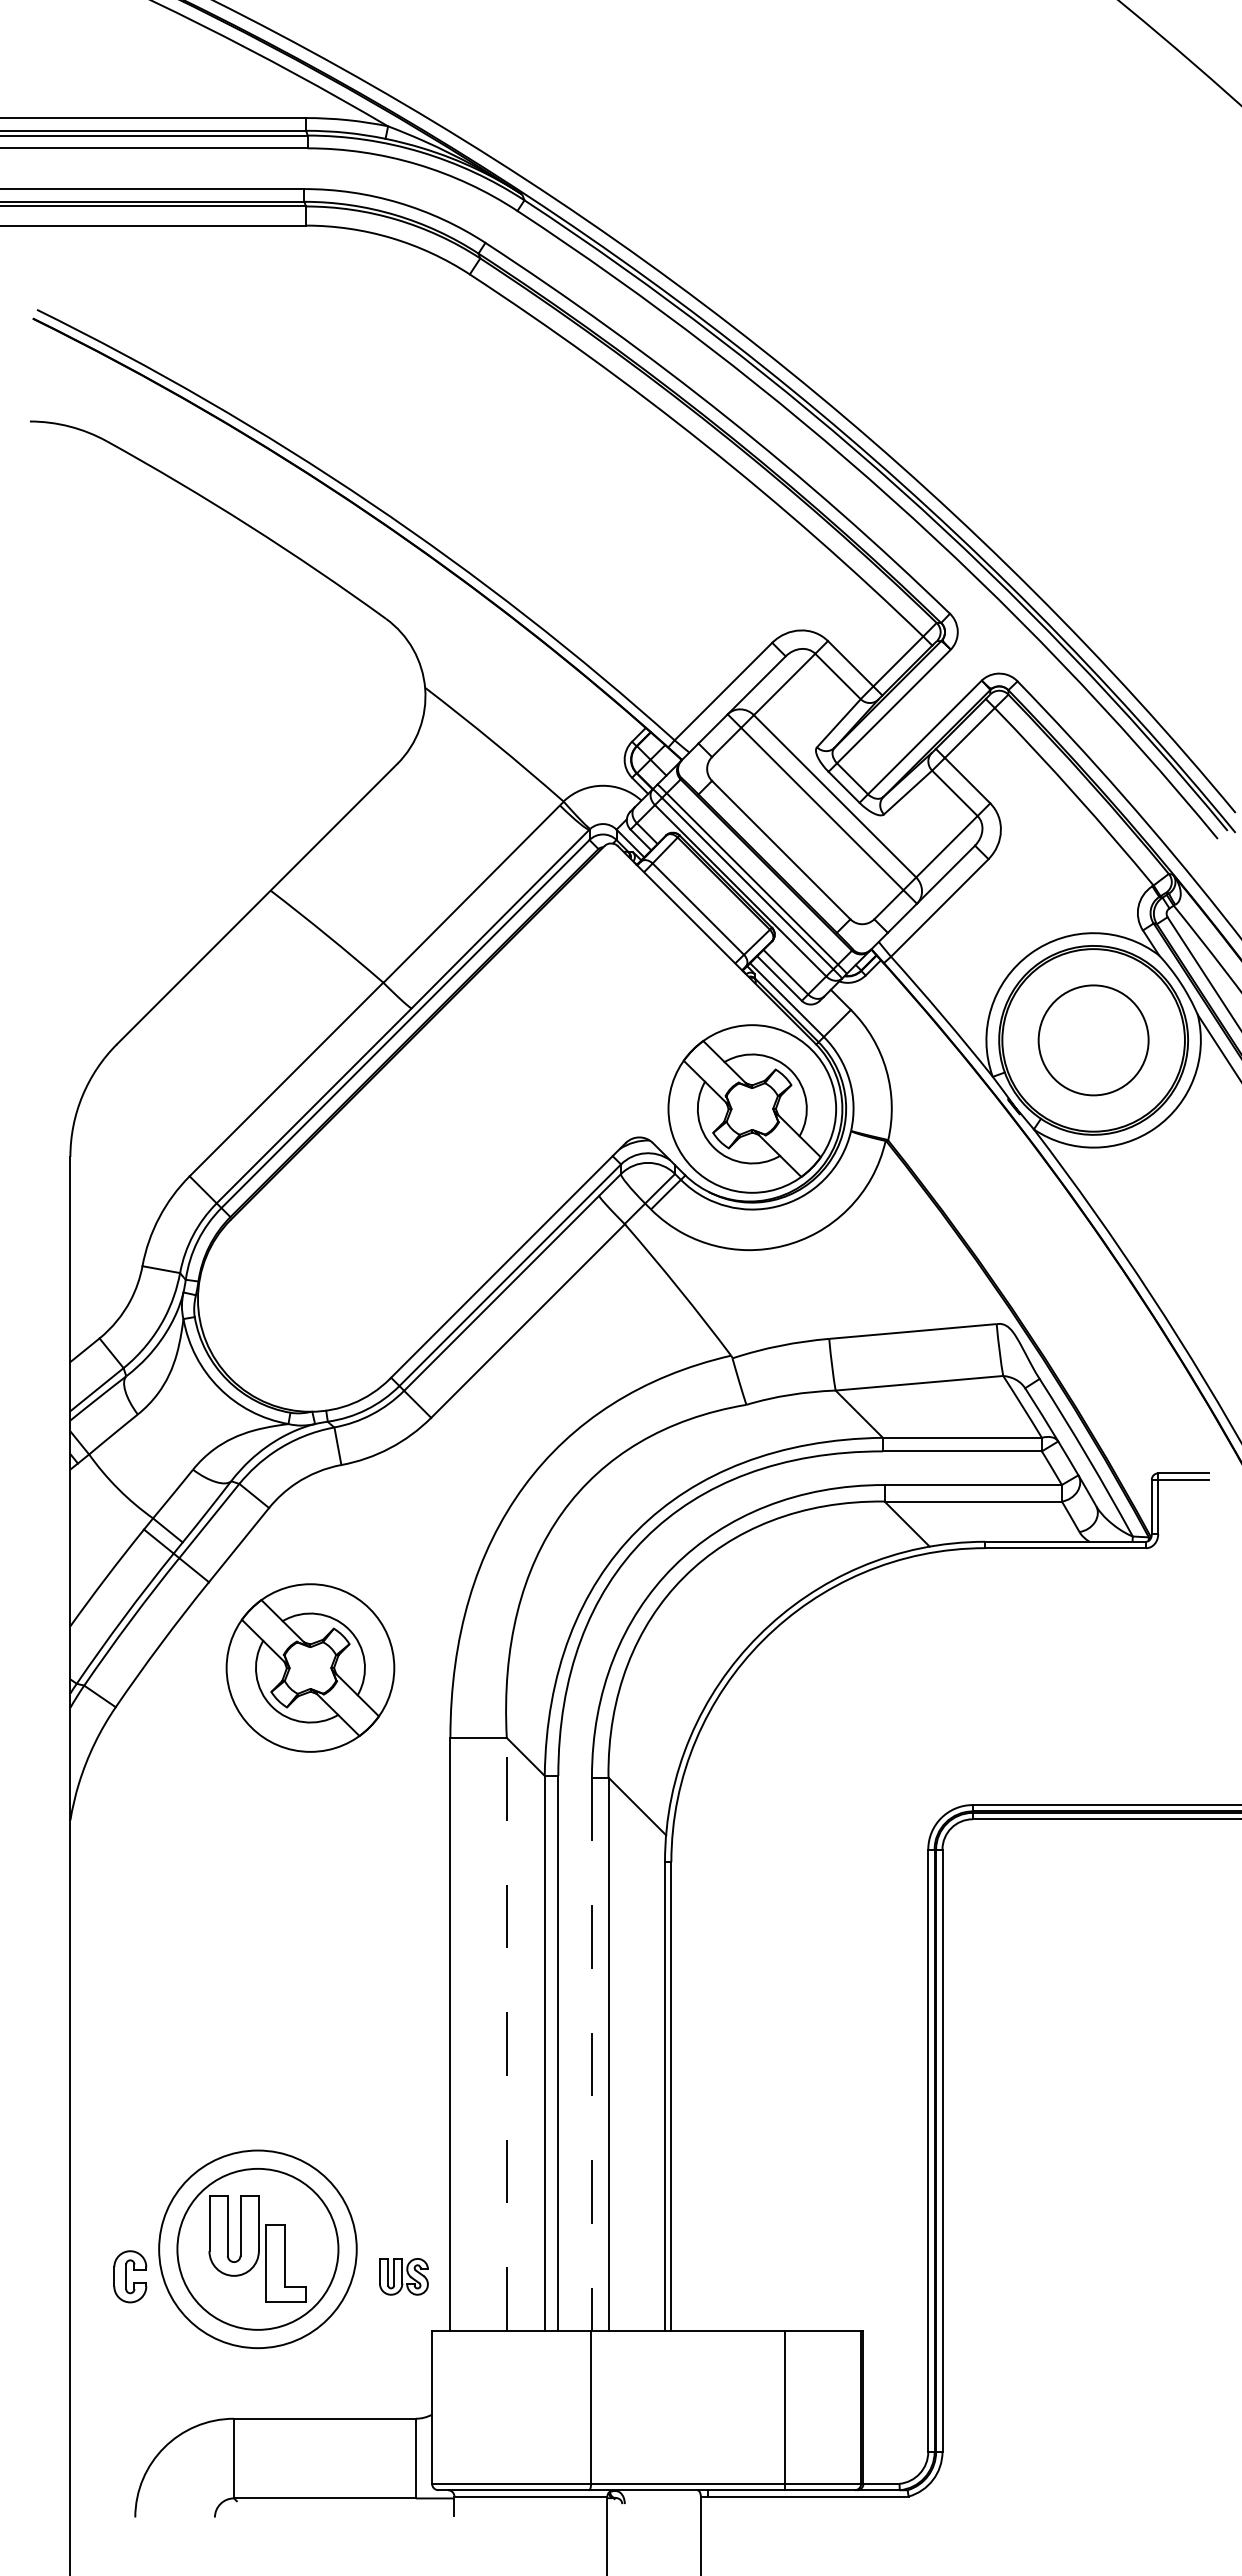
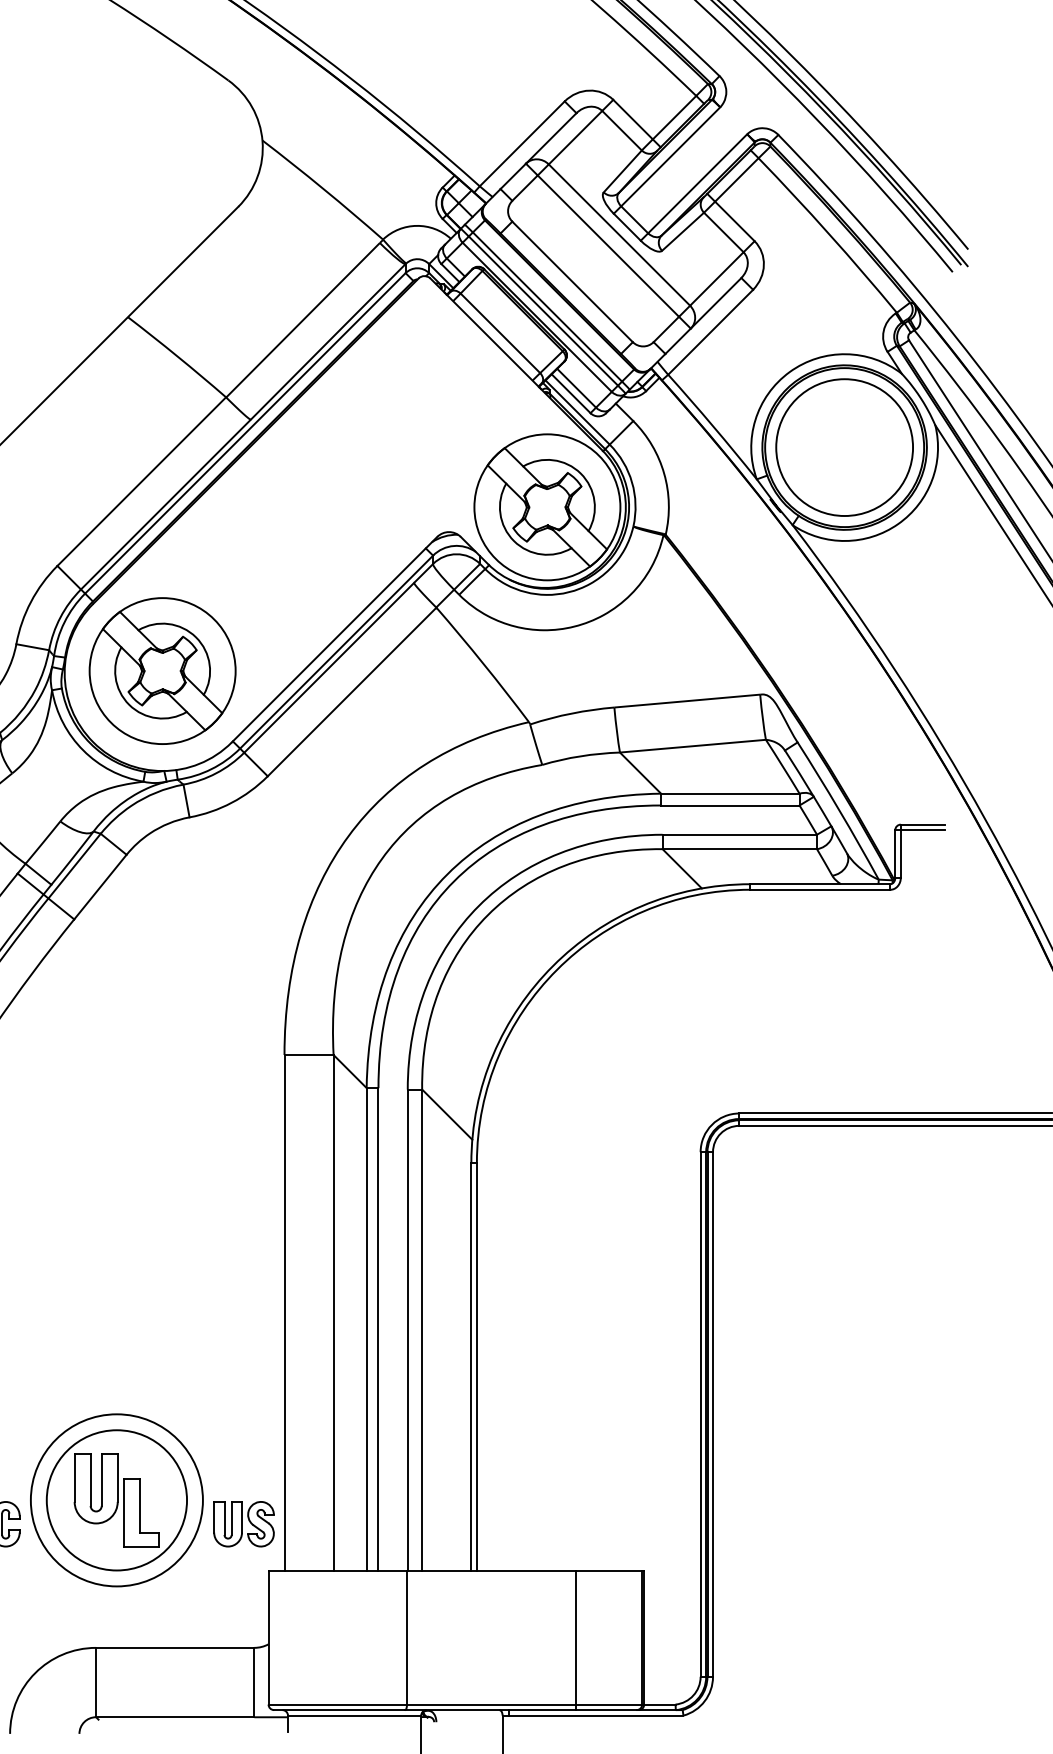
circle: (1093, 1039) -> (844, 446), size x1.43
part: (310, 1667) -> (162, 670), moved
line: (506, 2033) -> (333, 1312), dashed -> solid
line: (591, 2054) -> (407, 1330), dashed -> solid
part: (403, 2276) -> (243, 1524), size x1.43

